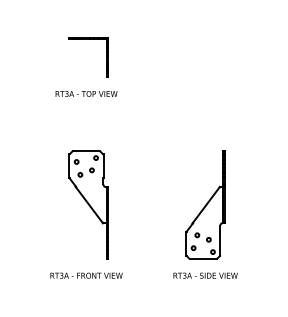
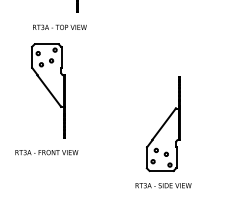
part: (91, 209) -> (51, 94), moved

